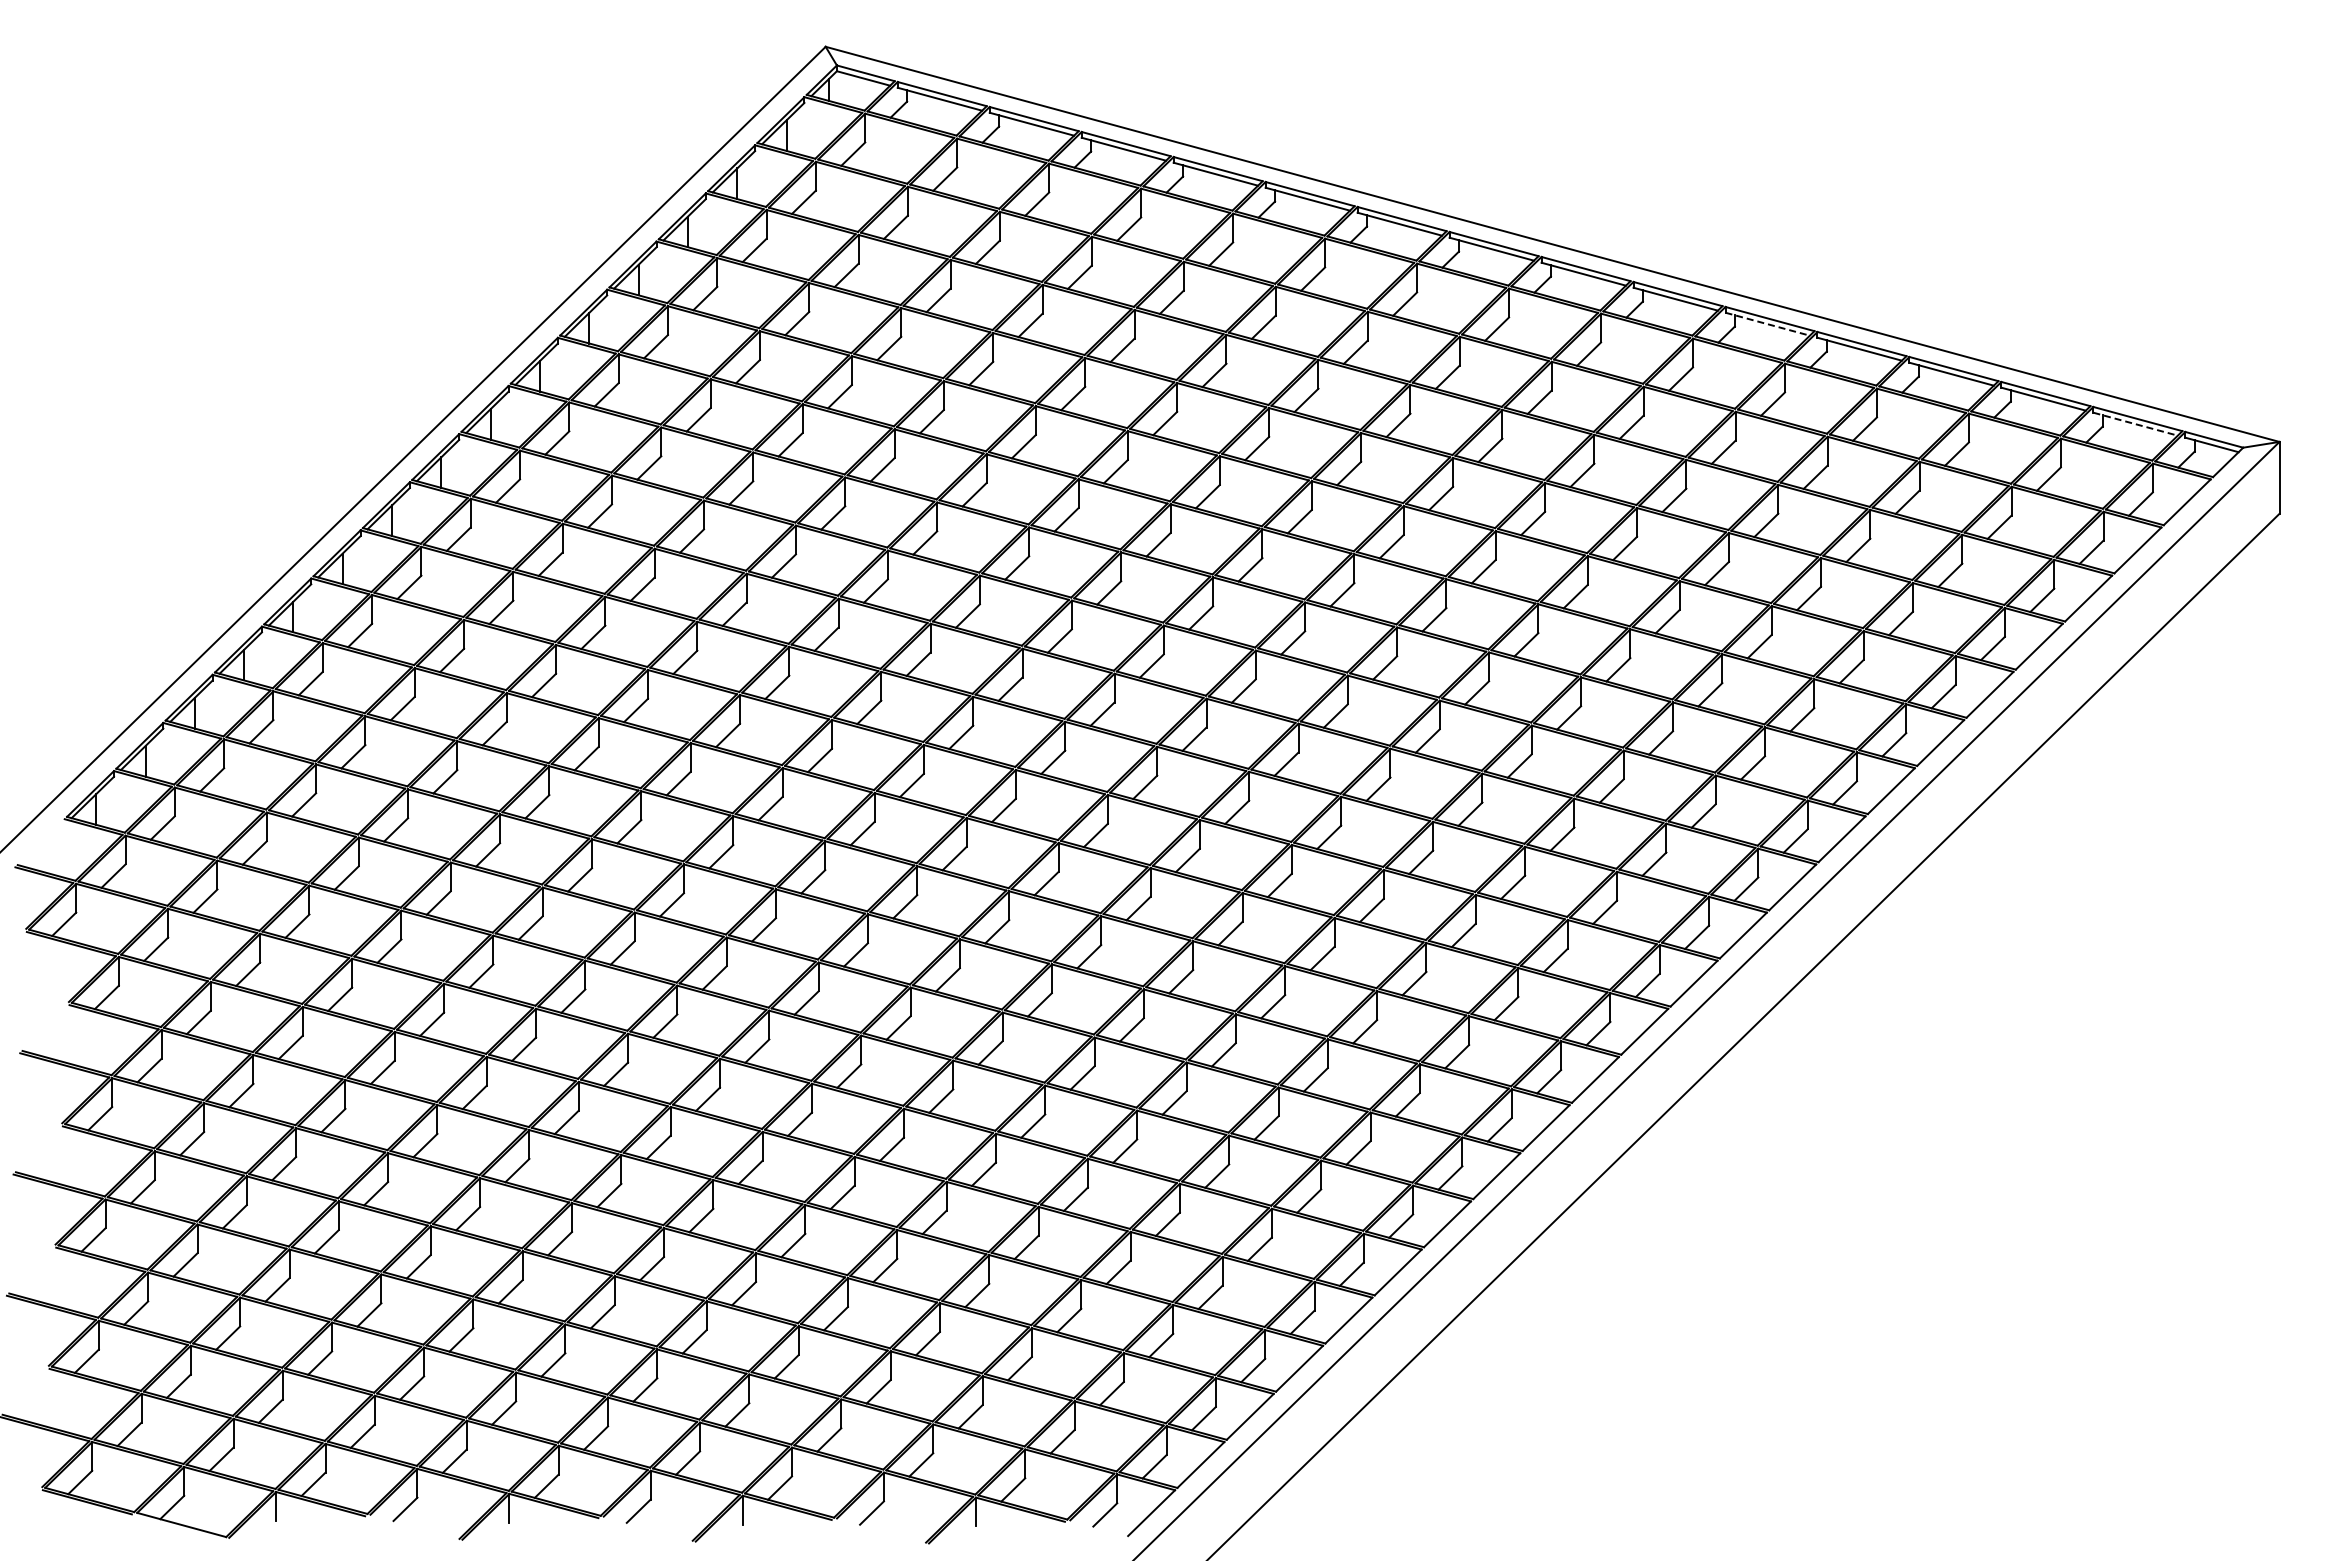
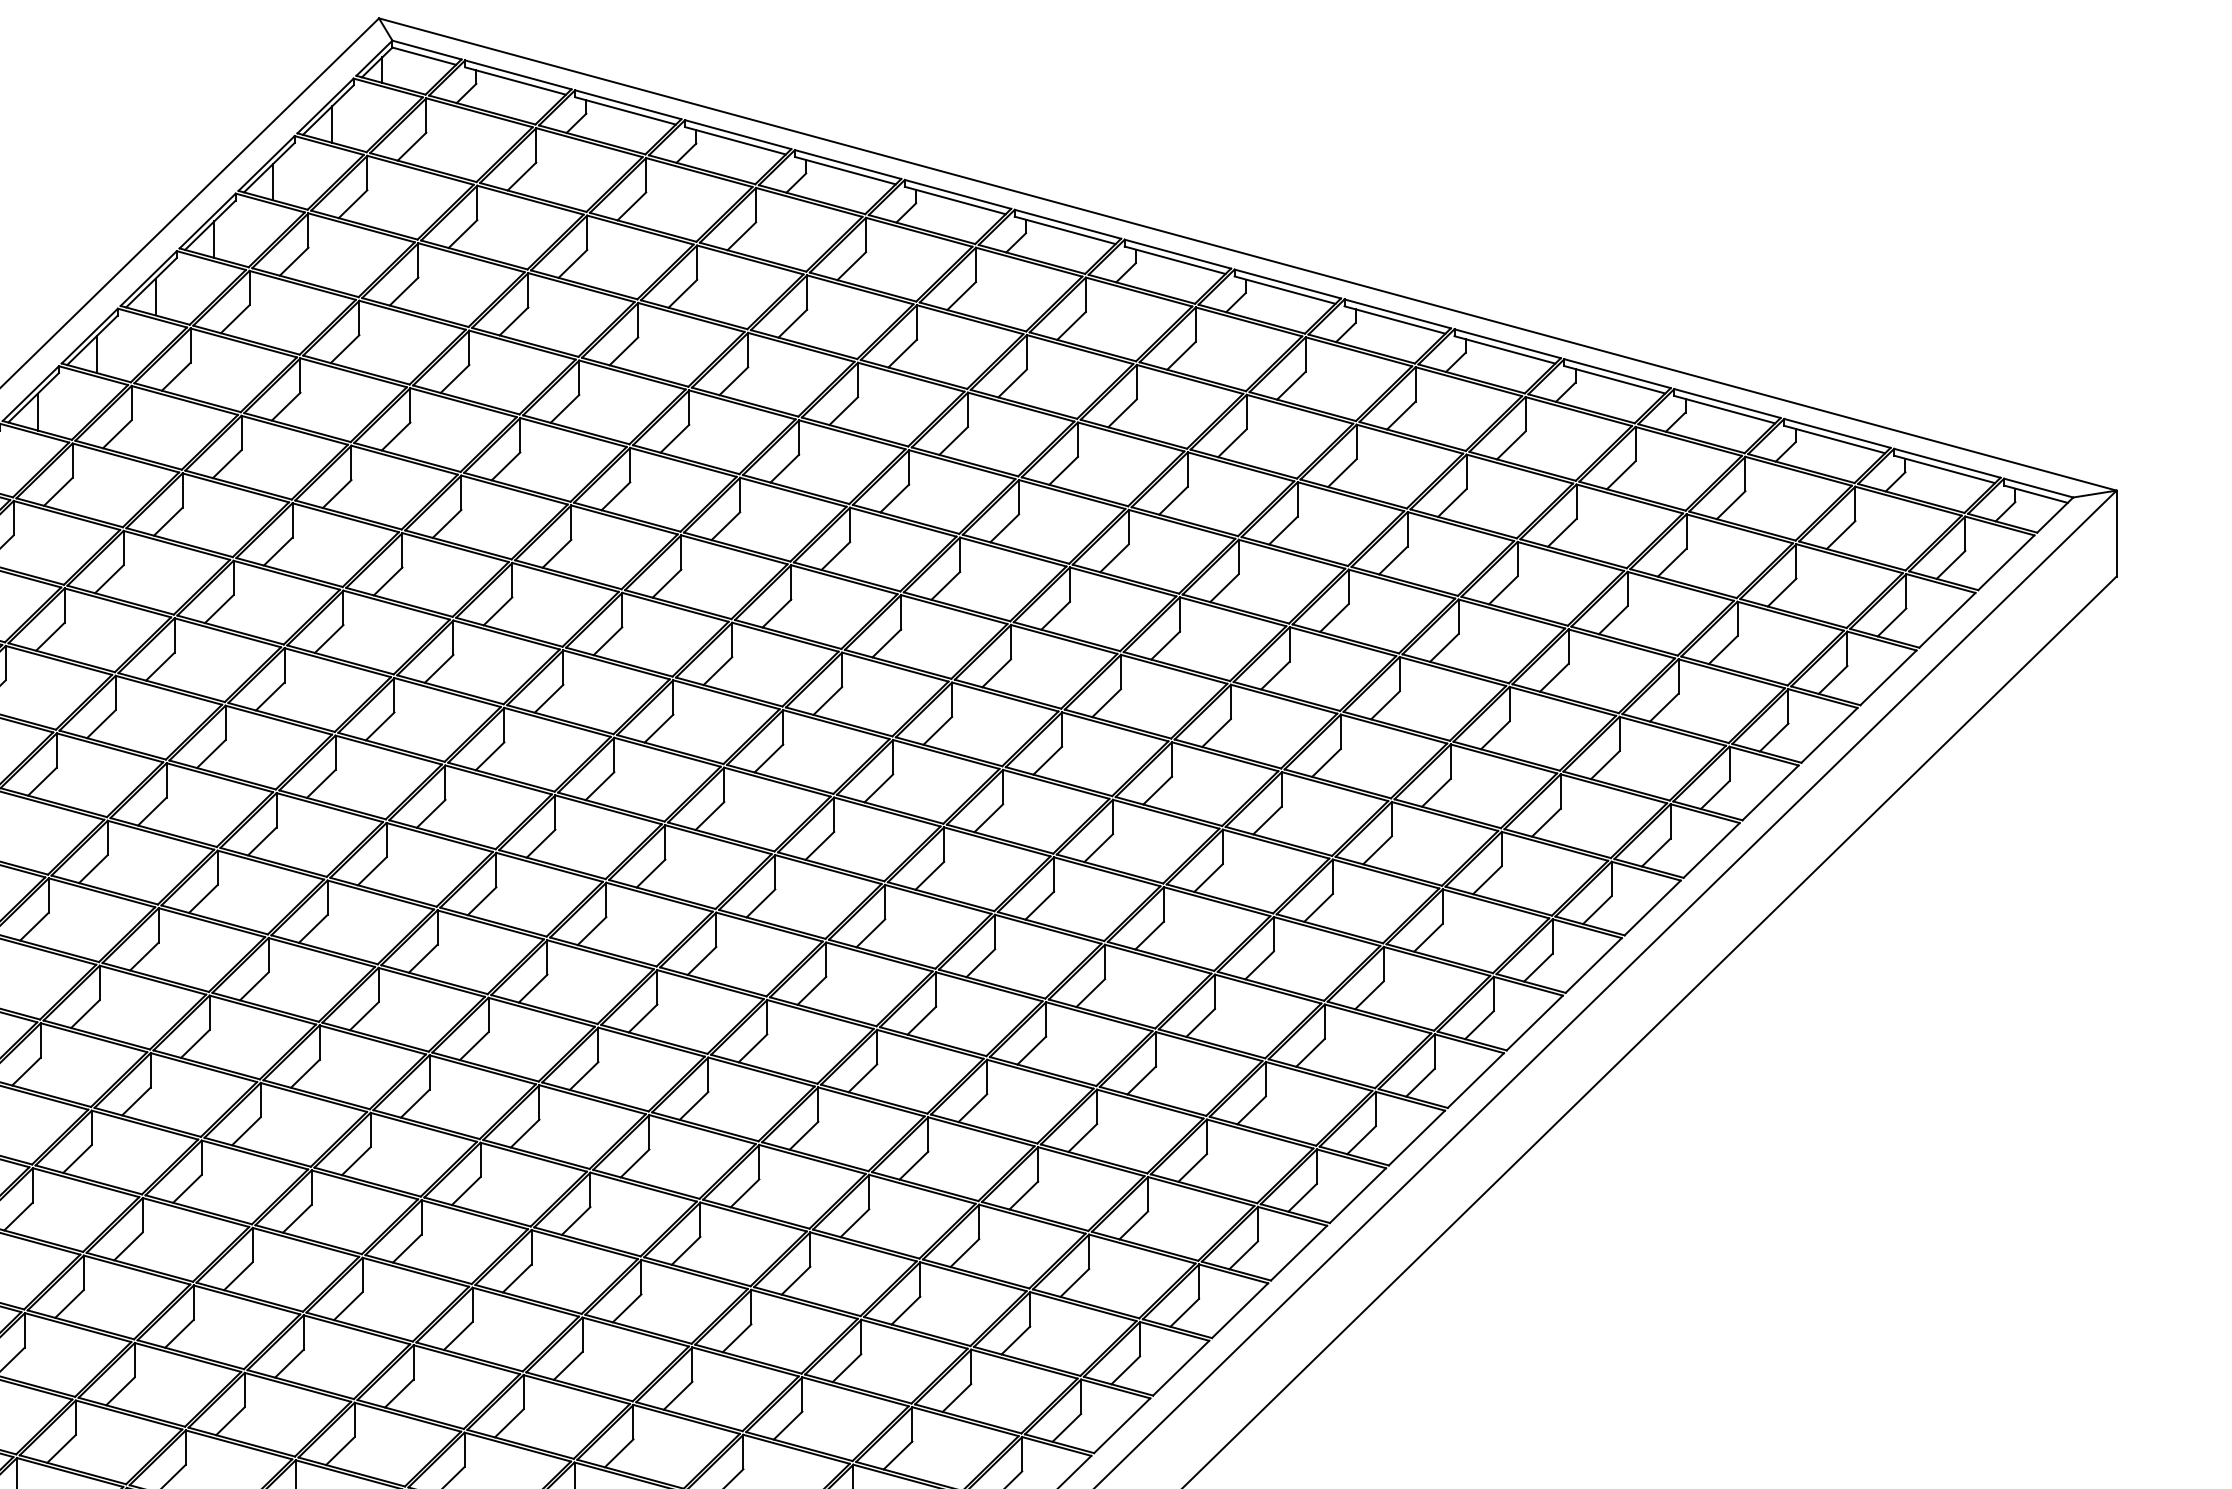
line: (1767, 324) -> (1504, 350), dashed -> solid
line: (2135, 424) -> (1944, 469), dashed -> solid

